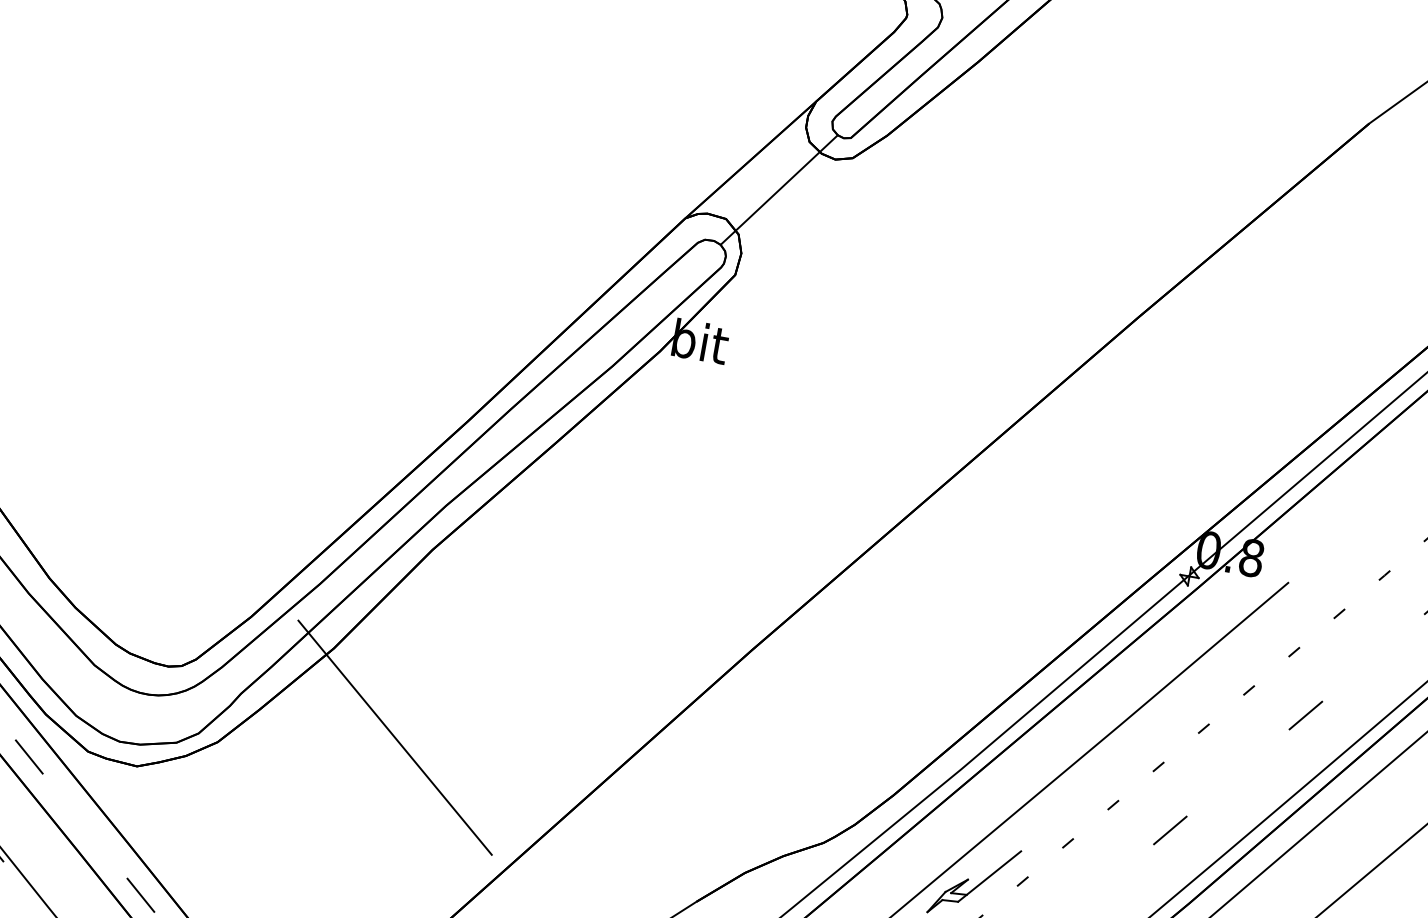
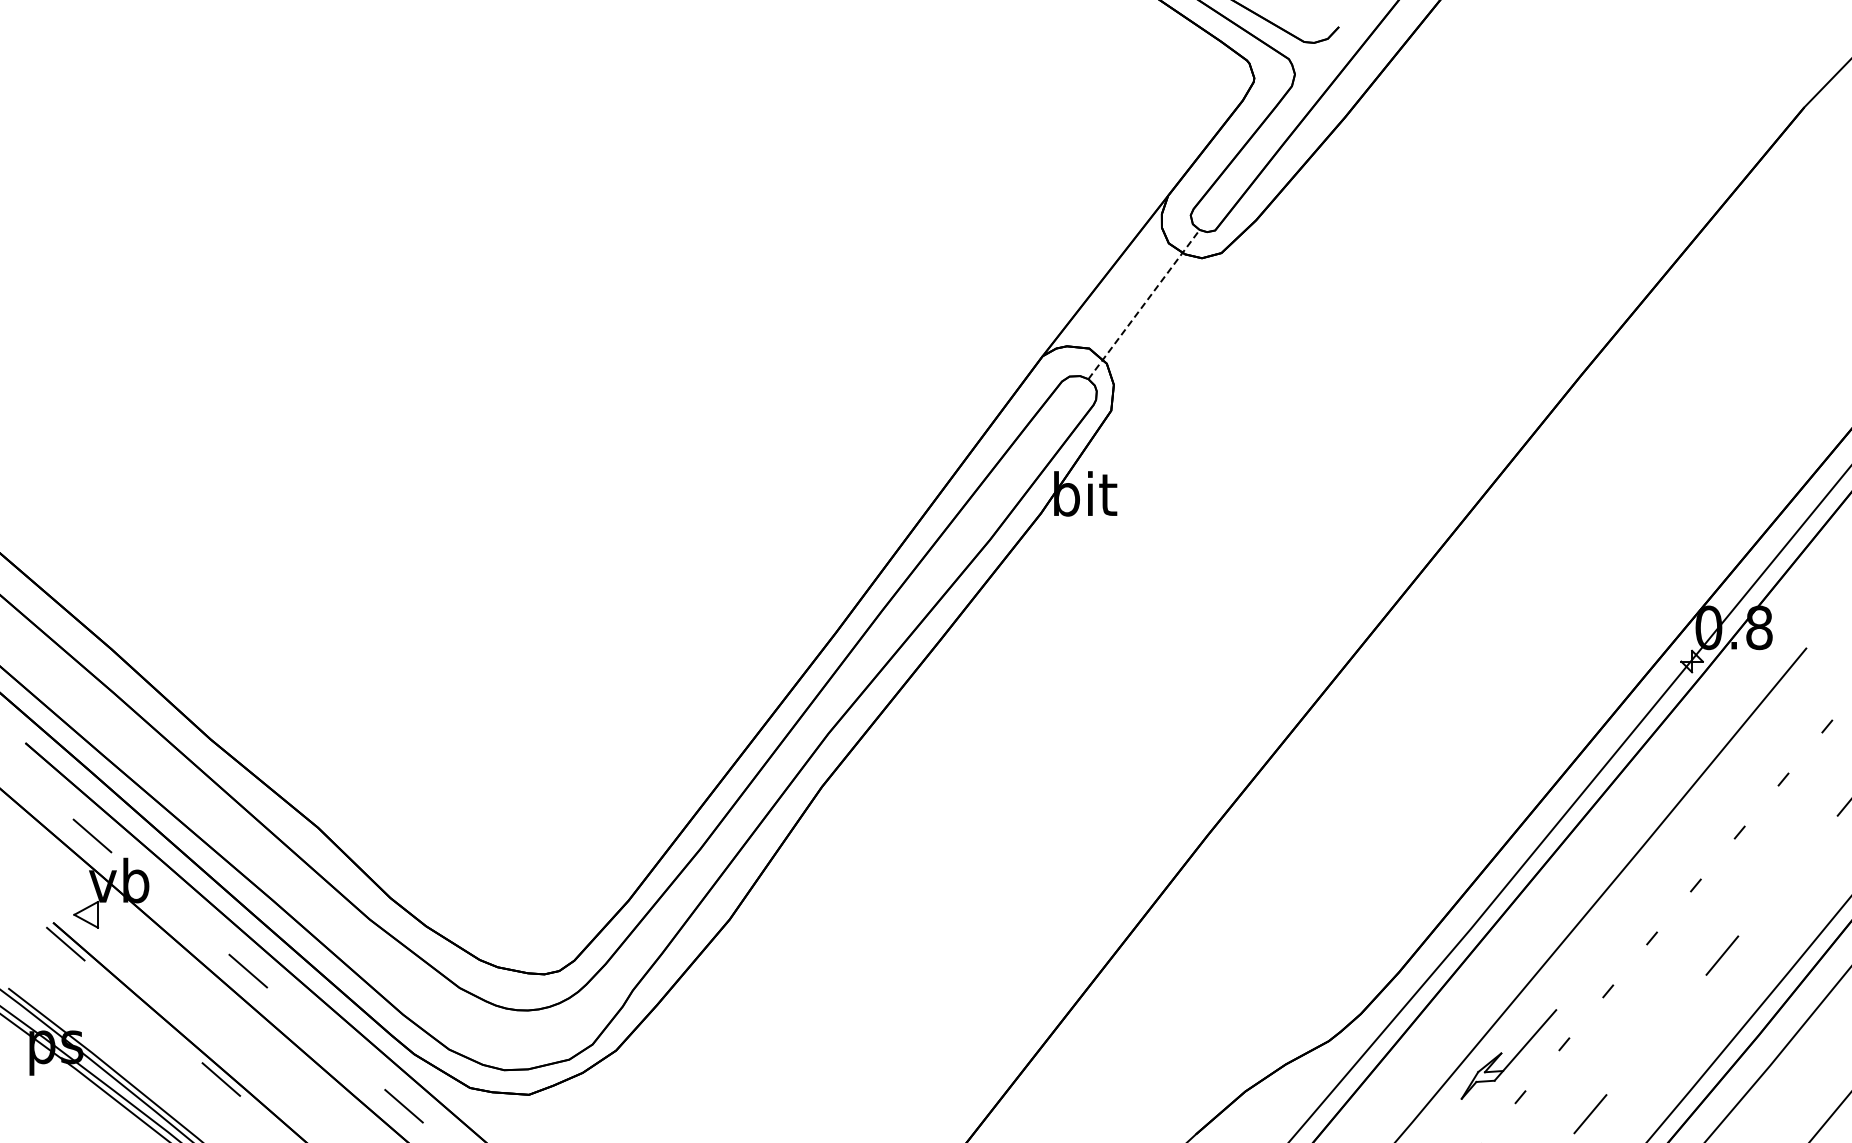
line: (779, 190) -> (1144, 304), solid -> dashed
line: (394, 737) -> (817, 1008), removed

